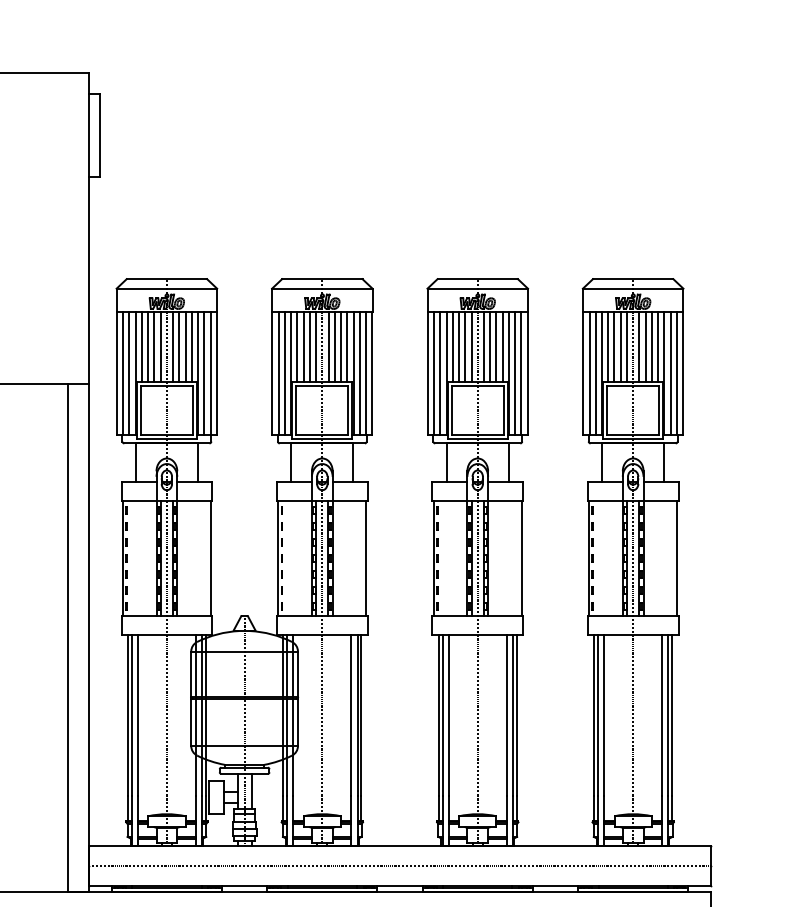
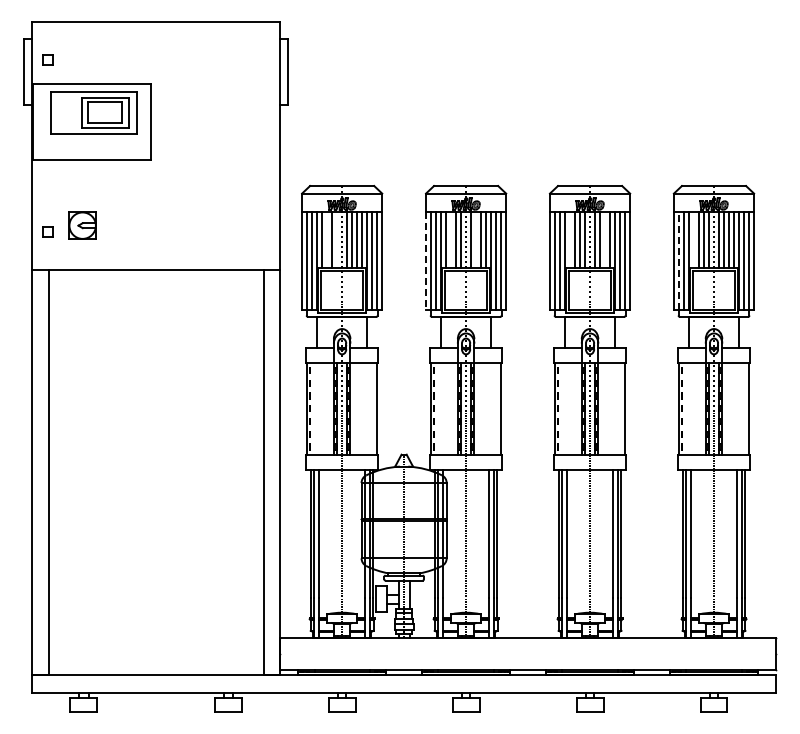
line: (148, 347) -> (327, 240), removed
line: (161, 347) -> (337, 240), removed
line: (304, 347) -> (451, 240), removed
line: (335, 347) -> (476, 240), removed
line: (453, 347) -> (570, 240), removed
line: (495, 347) -> (604, 240), removed
line: (608, 347) -> (694, 240), removed
line: (589, 372) -> (679, 260), solid -> dashed
line: (272, 373) -> (426, 261), solid -> dashed
line: (399, 866) -> (527, 654), removed

